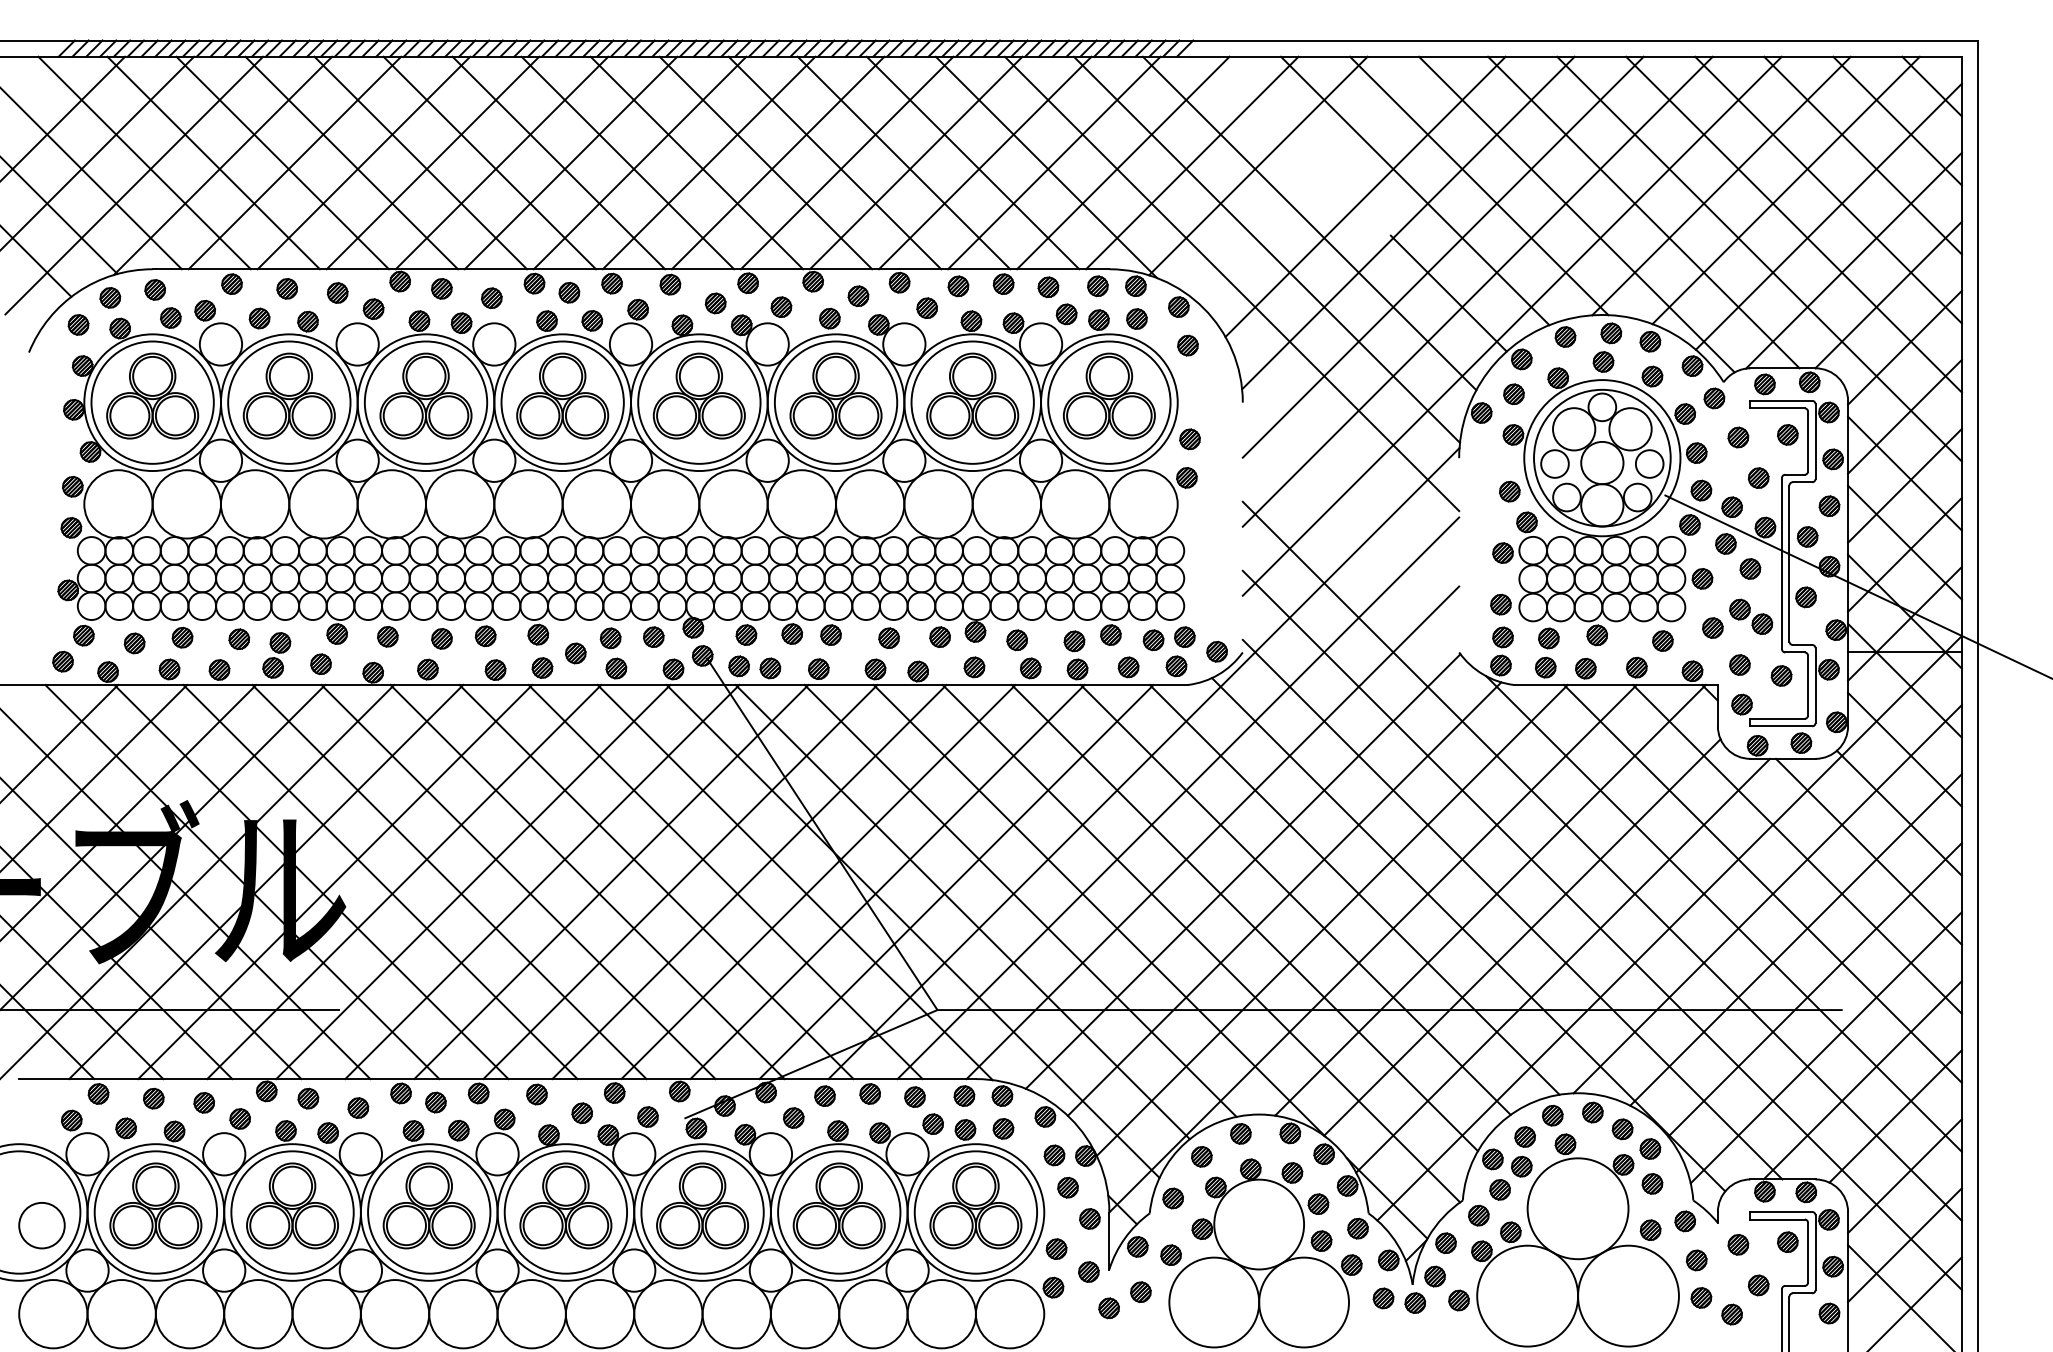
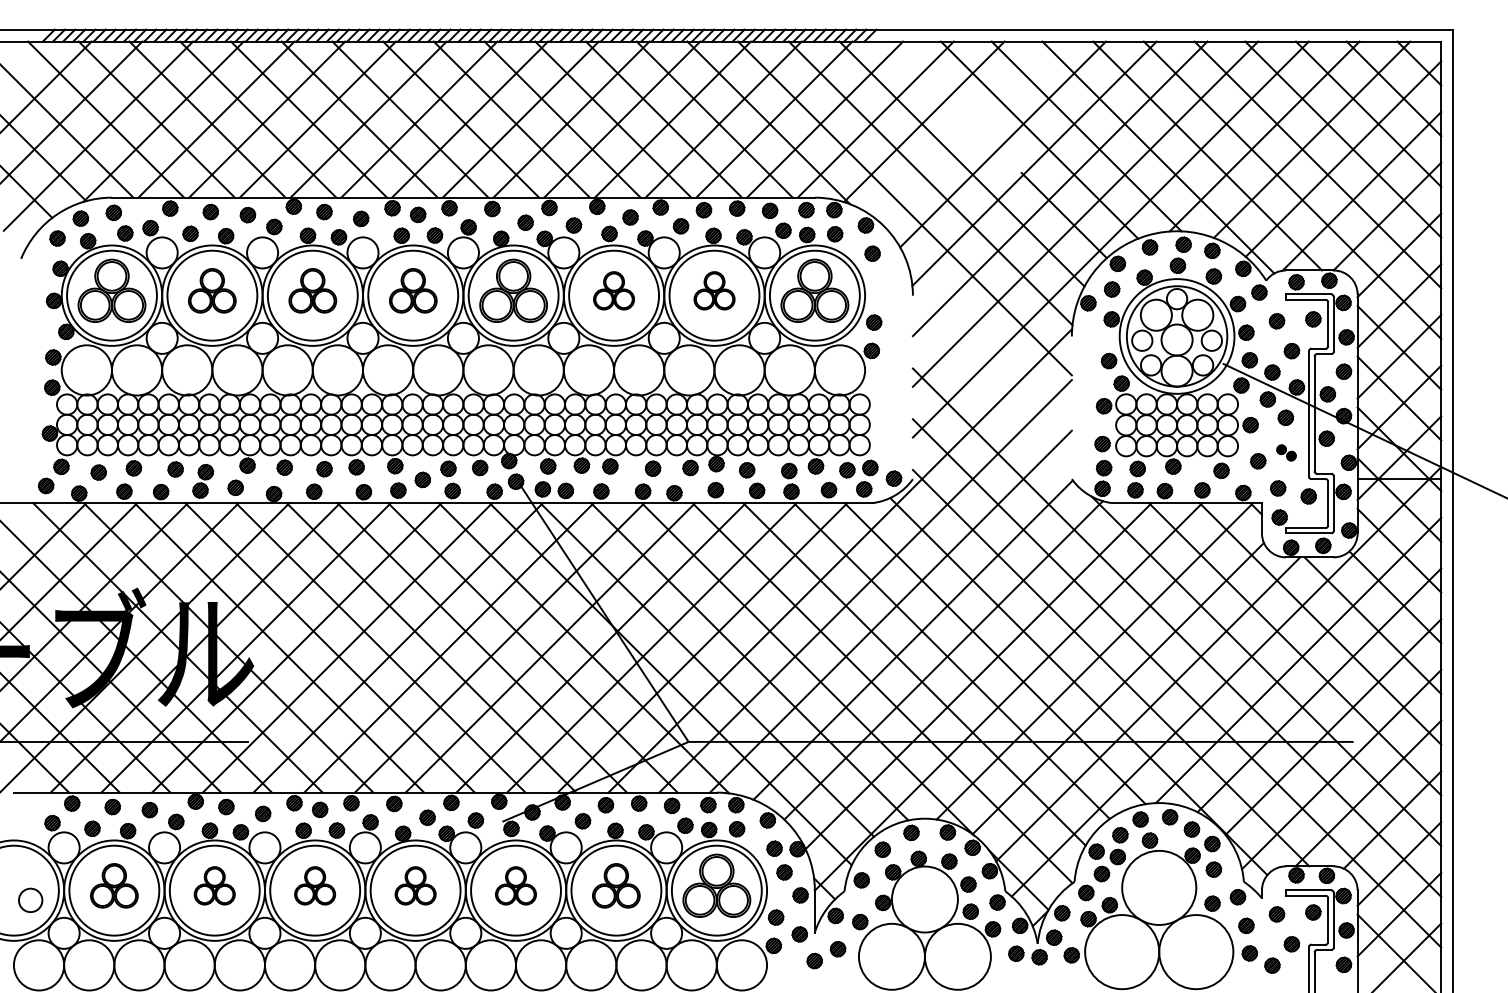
part: (288, 395) -> (211, 290), size x0.7
part: (425, 395) -> (312, 290), size x0.7
part: (562, 395) -> (413, 290), size x0.7
part: (835, 395) -> (613, 290), size x0.6
part: (972, 395) -> (714, 290), size x0.6
part: (1751, 616) -> (1286, 452), size x0.6
part: (155, 1205) -> (114, 885), size x0.7
part: (292, 1205) -> (214, 885), size x0.6
part: (428, 1205) -> (314, 885), size x0.6
part: (565, 1205) -> (415, 885), size x0.6
part: (702, 1205) -> (515, 885), size x0.6
part: (838, 1205) -> (615, 885), size x0.7
circle: (41, 1225) -> (30, 900), size x0.7

